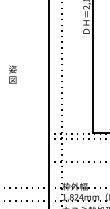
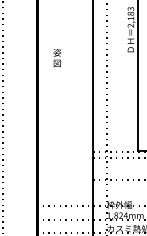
text: (13, 75) -> (57, 58), moved

